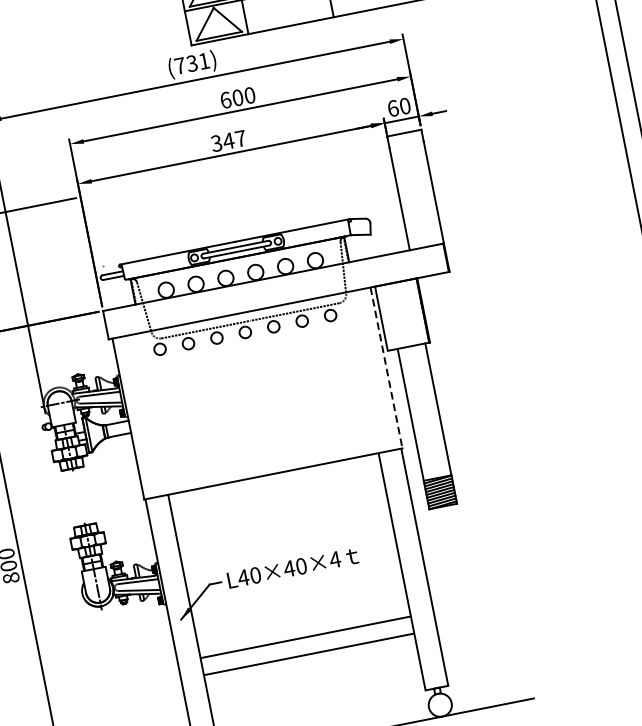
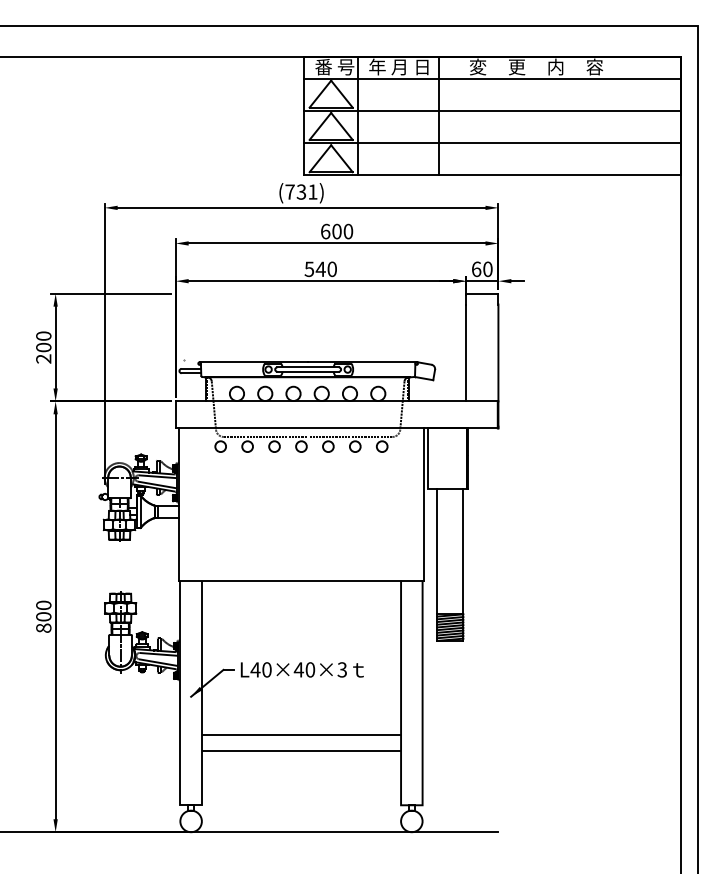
text: (228, 141) -> (320, 269), 347 -> 540
line: (386, 368) -> (423, 504), dashed -> solid
text: (335, 559) -> (342, 669), L40×40×4 -> L40×40×3

